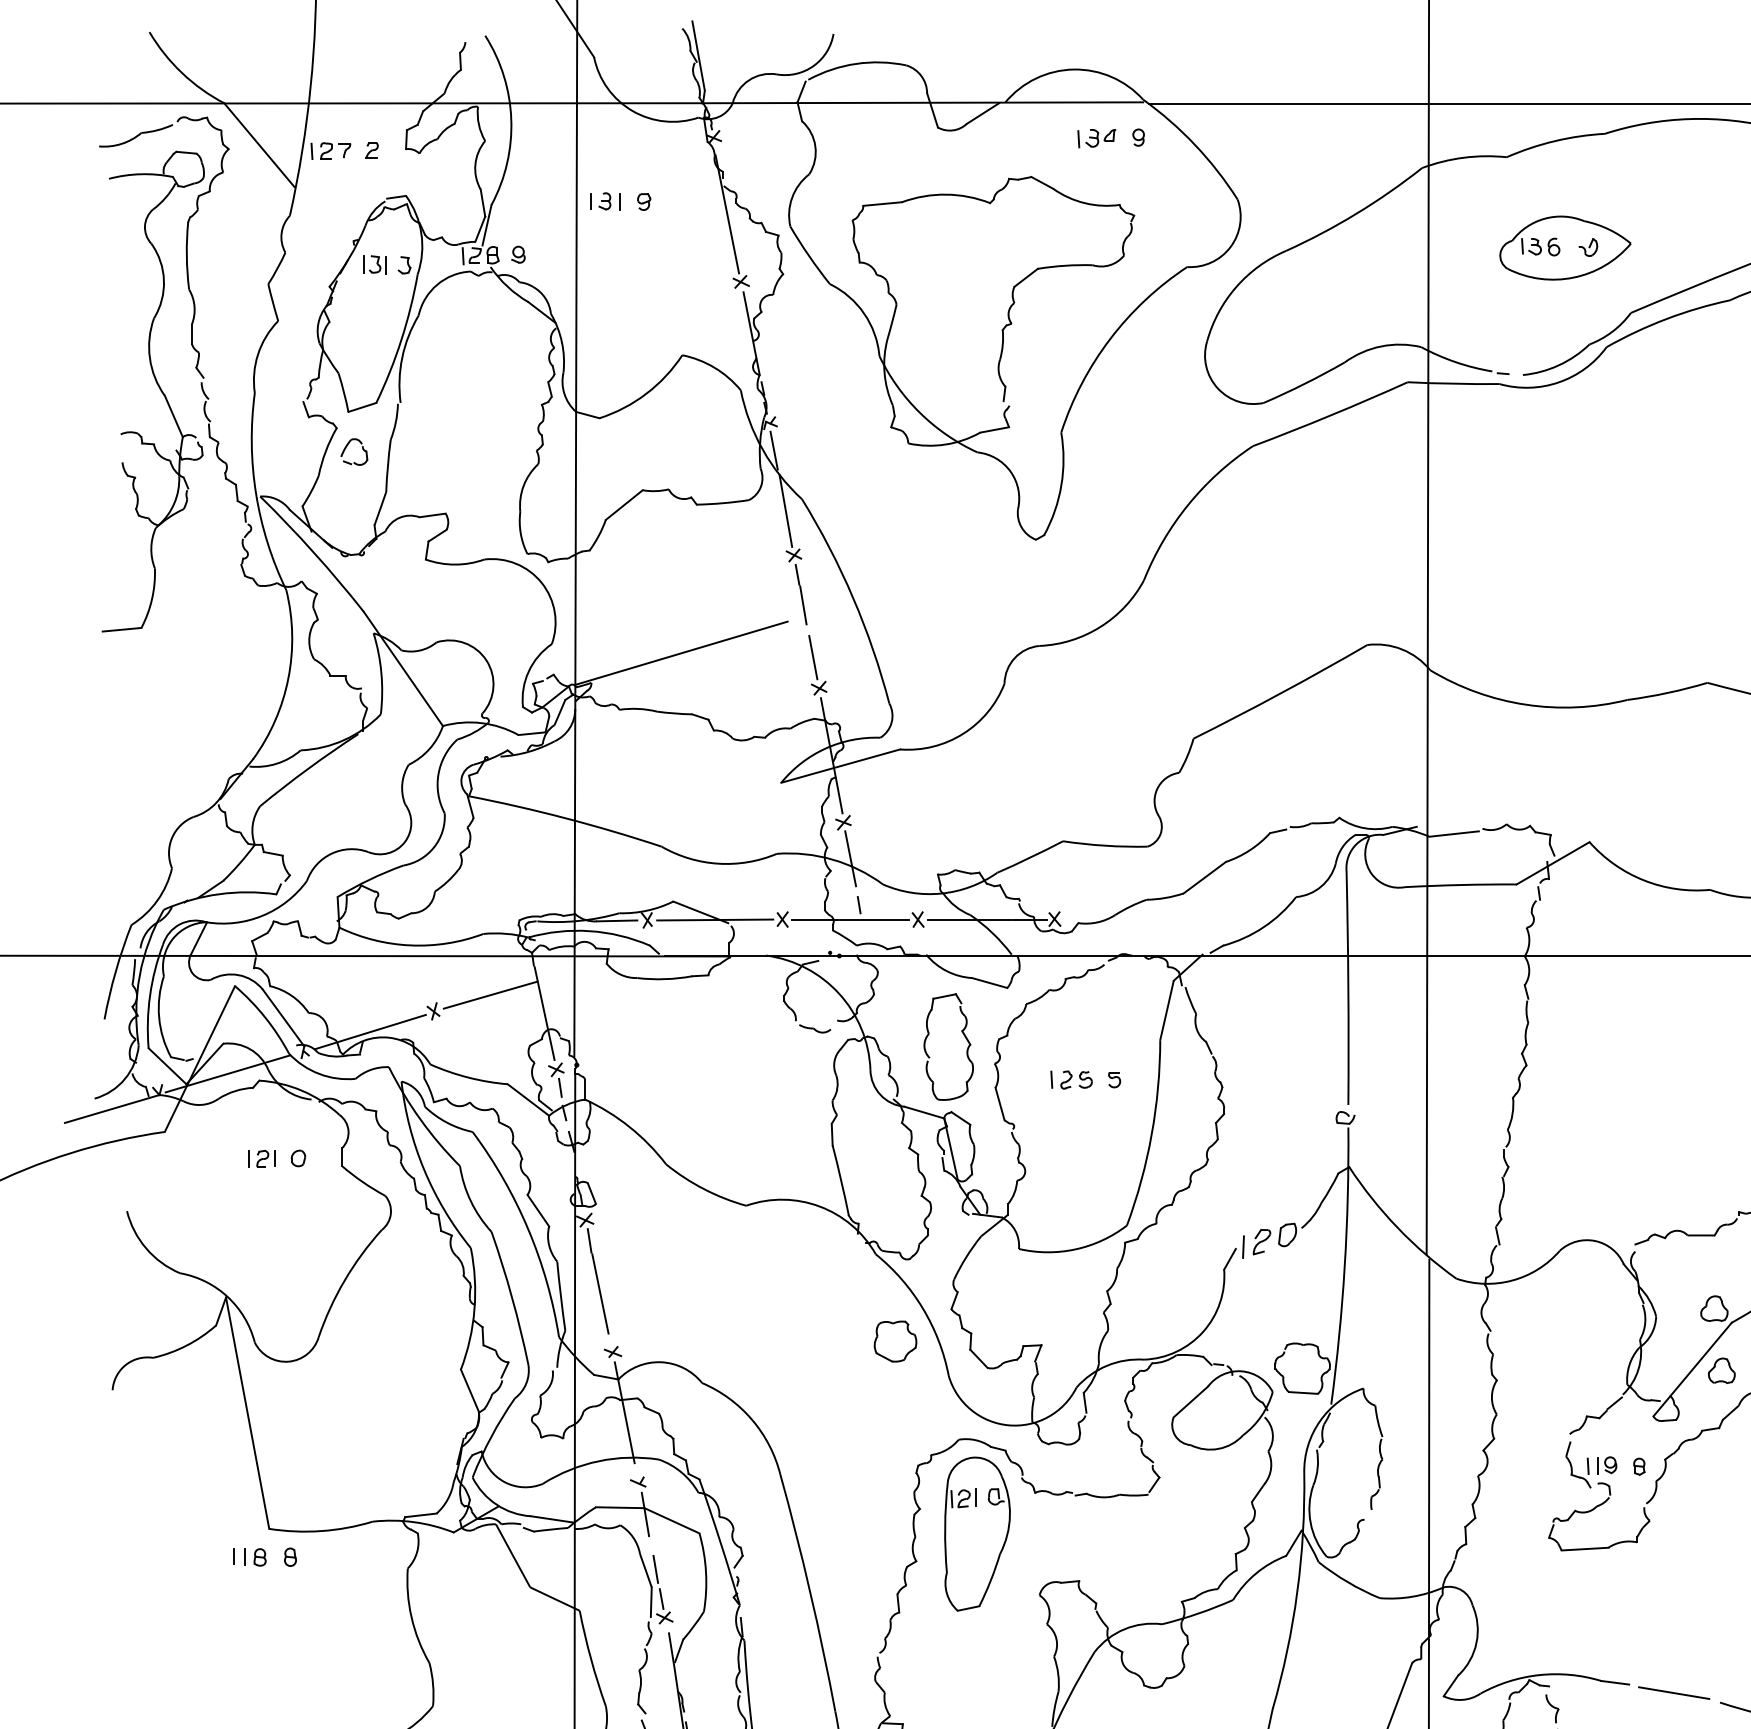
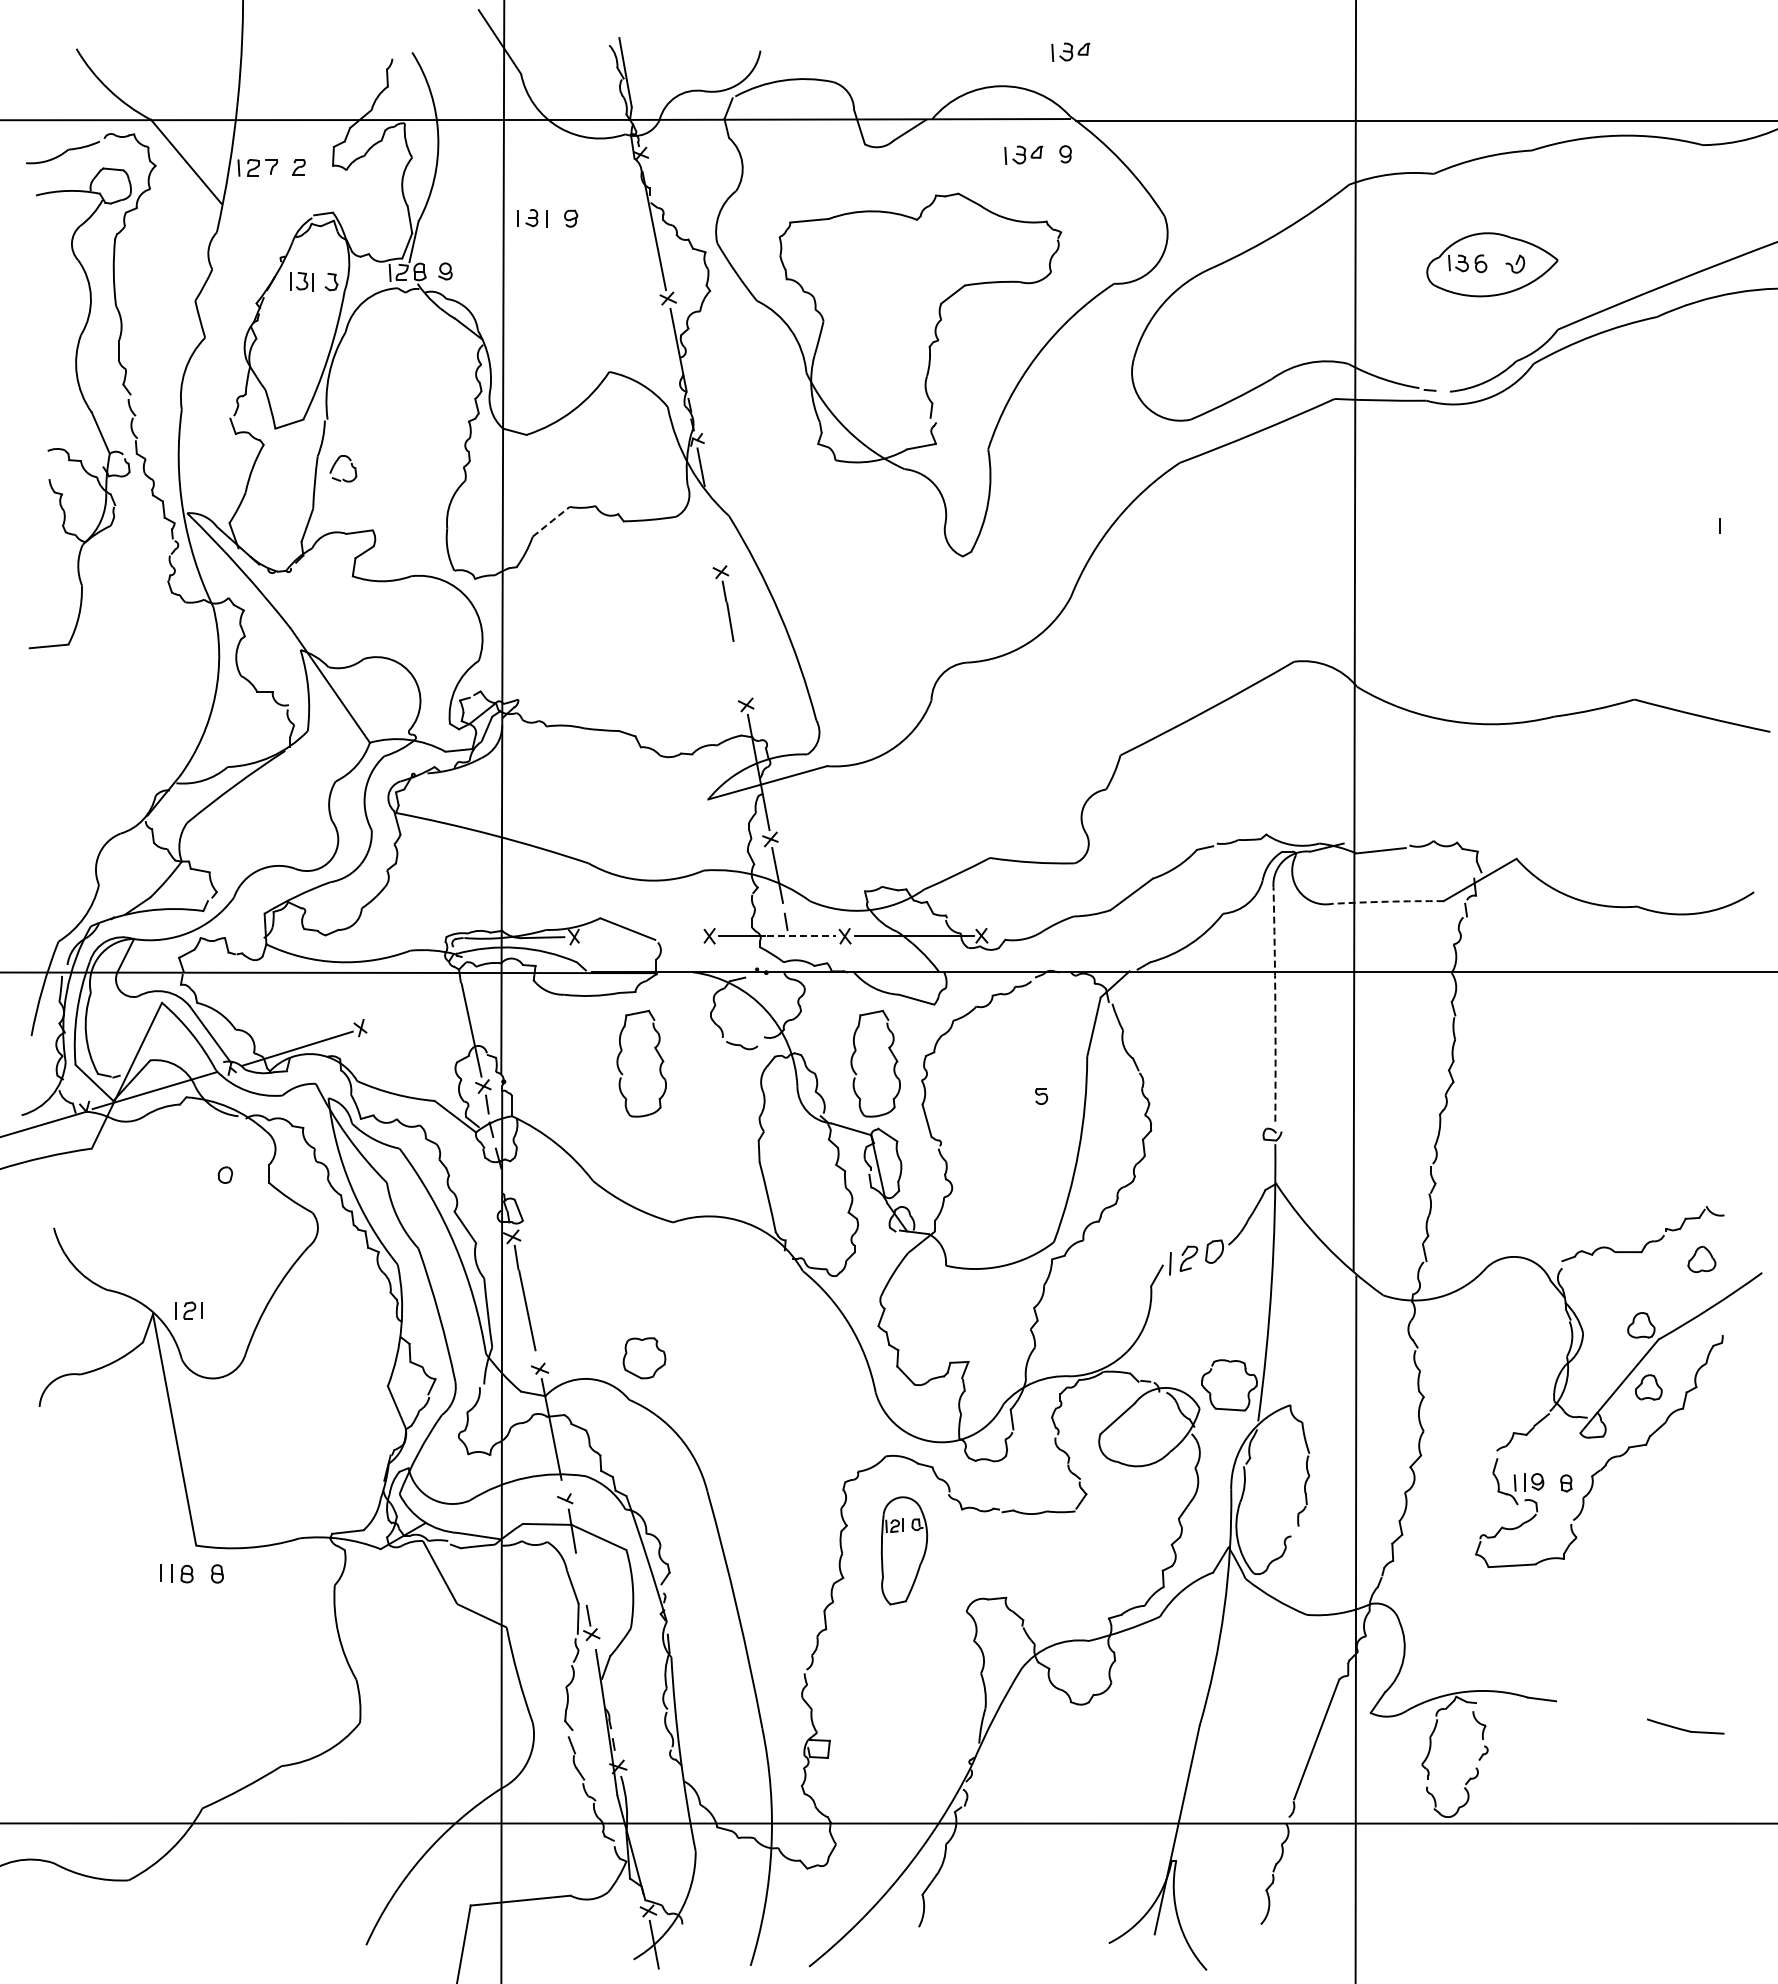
part: (1143, 34) -> (1070, 51), added
part: (362, 449) -> (351, 466), moved
line: (624, 504) -> (551, 521), solid -> dashed
line: (785, 510) -> (712, 527), removed
line: (681, 652) -> (608, 669), removed
line: (813, 656) -> (740, 673), removed
arc: (1460, 884) -> (1387, 901), solid -> dashed
line: (715, 919) -> (642, 936), removed
line: (874, 919) -> (801, 936), solid -> dashed
arc: (1348, 987) -> (1275, 1004), solid -> dashed
line: (490, 994) -> (417, 1011), removed
part: (732, 1049) -> (659, 1066), added
part: (1071, 1079) -> (998, 1096), removed
part: (261, 1158) -> (188, 1310), moved
part: (895, 1341) -> (644, 1358), moved
part: (977, 1533) -> (904, 1550), size x0.7
line: (655, 1568) -> (582, 1585), removed
line: (1674, 1692) -> (1601, 1709), removed

